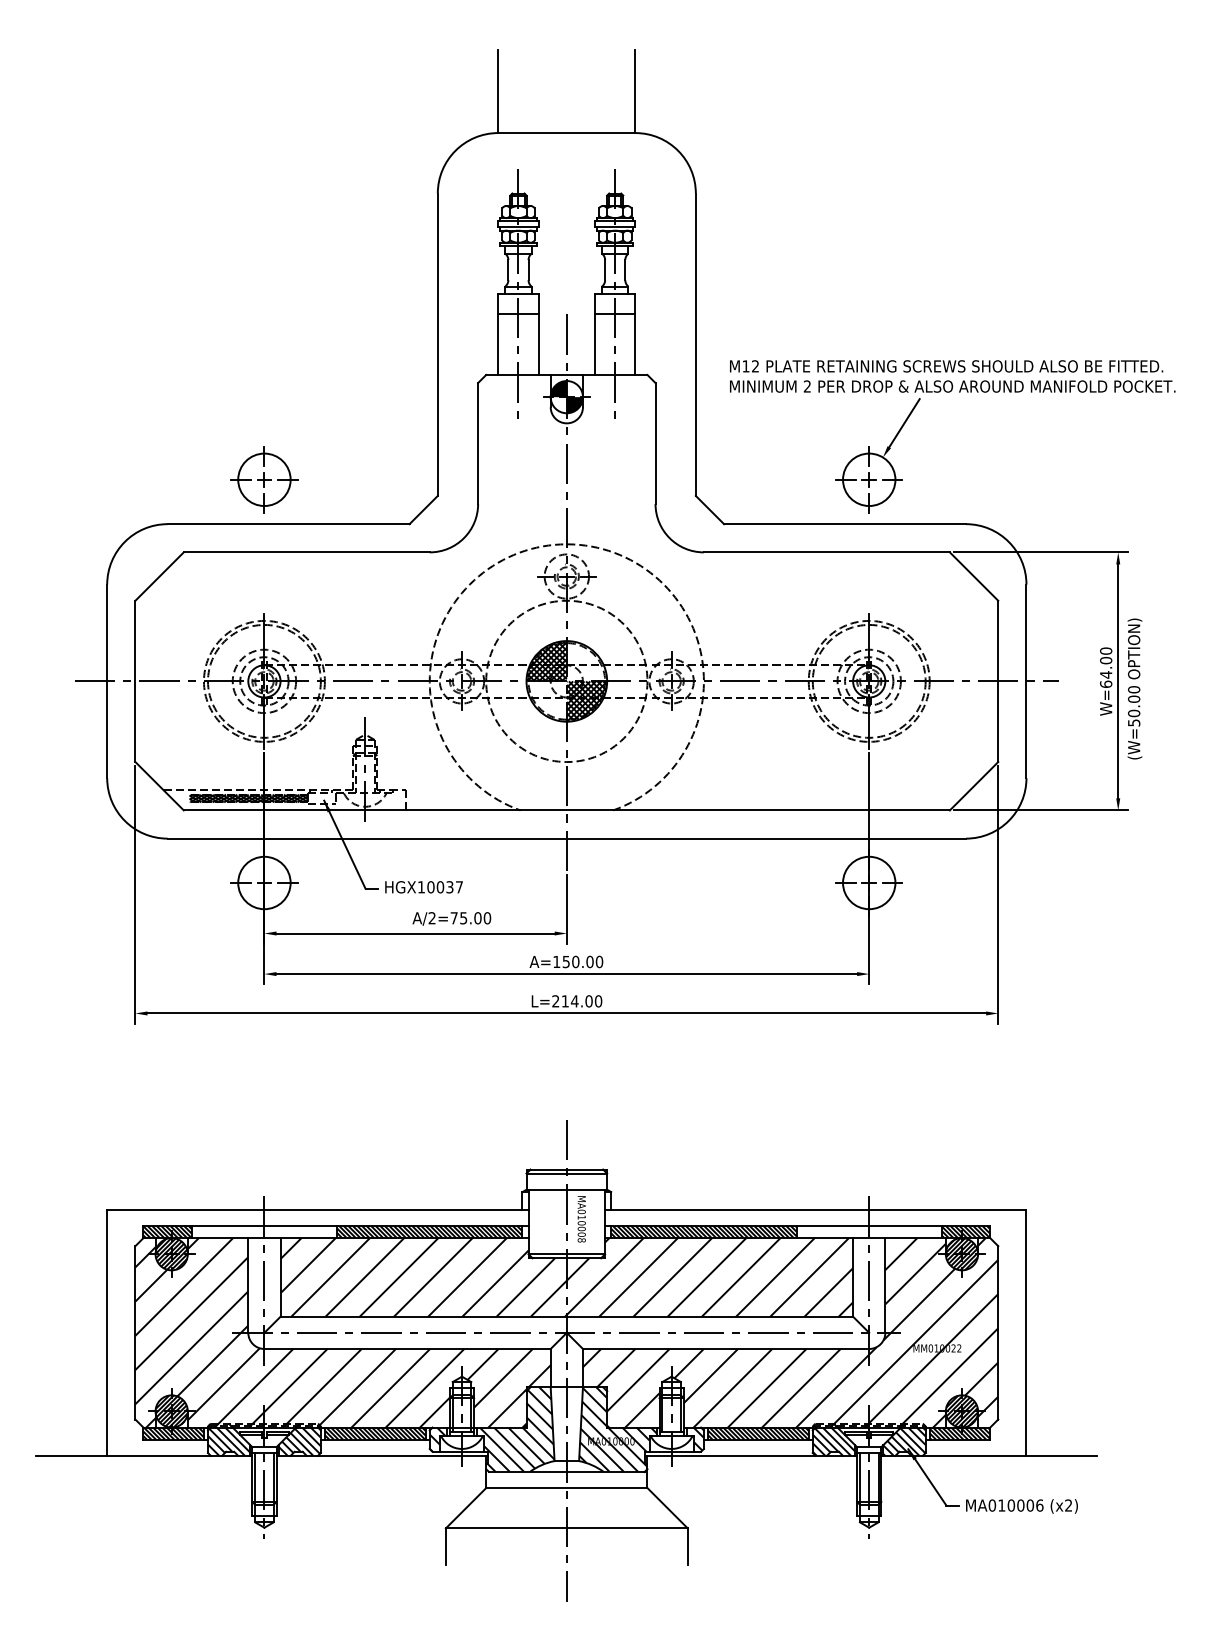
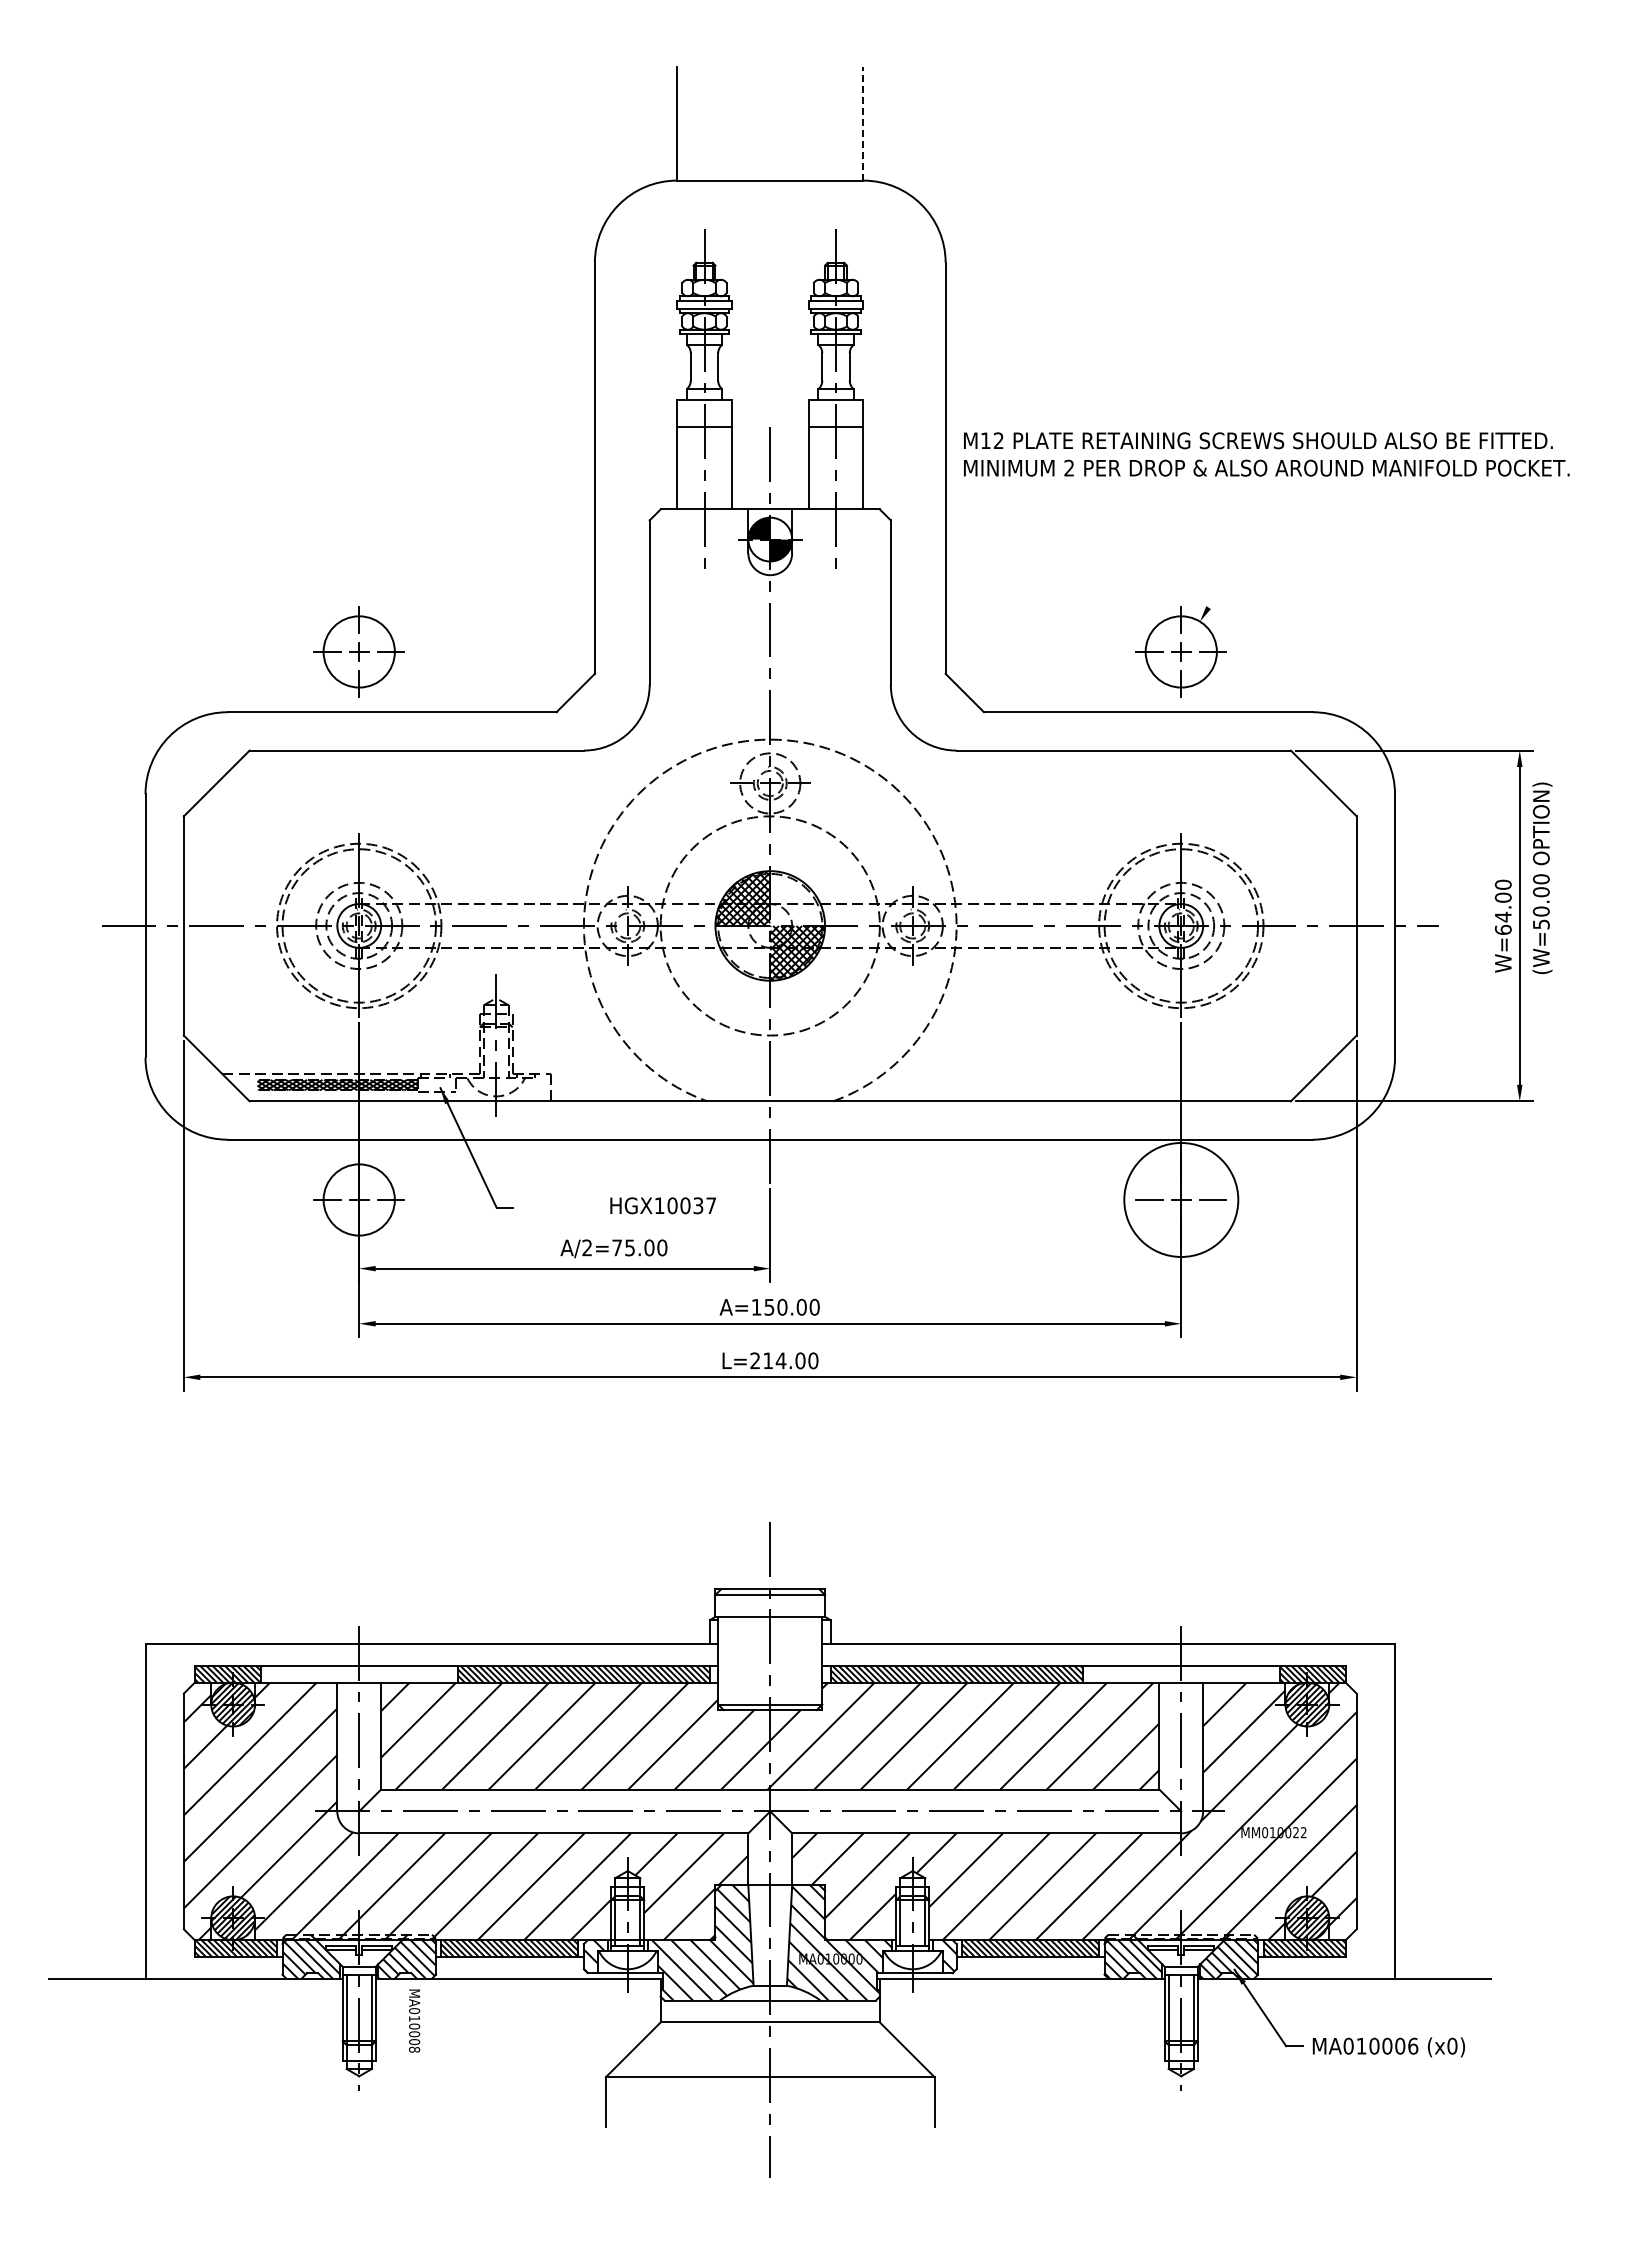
line: (635, 91) -> (863, 123), solid -> dashed
text: (952, 376) -> (1266, 454), moved
line: (903, 422) -> (1228, 574), removed
text: (1134, 689) -> (1542, 878), moved
circle: (868, 882) -> (1180, 1199), size x1.6
text: (423, 887) -> (662, 1205), moved
text: (581, 1218) -> (414, 2020), moved
text: (1068, 1505) -> (1452, 2045), (x2) -> (x0)

